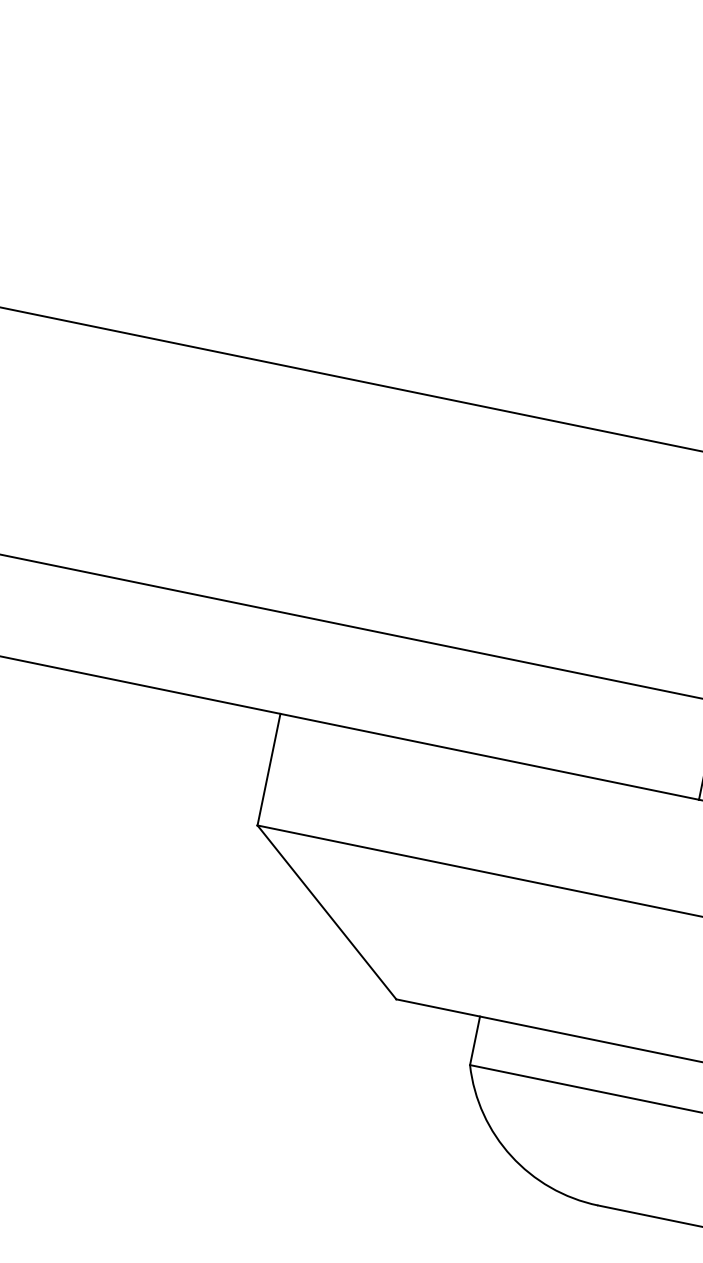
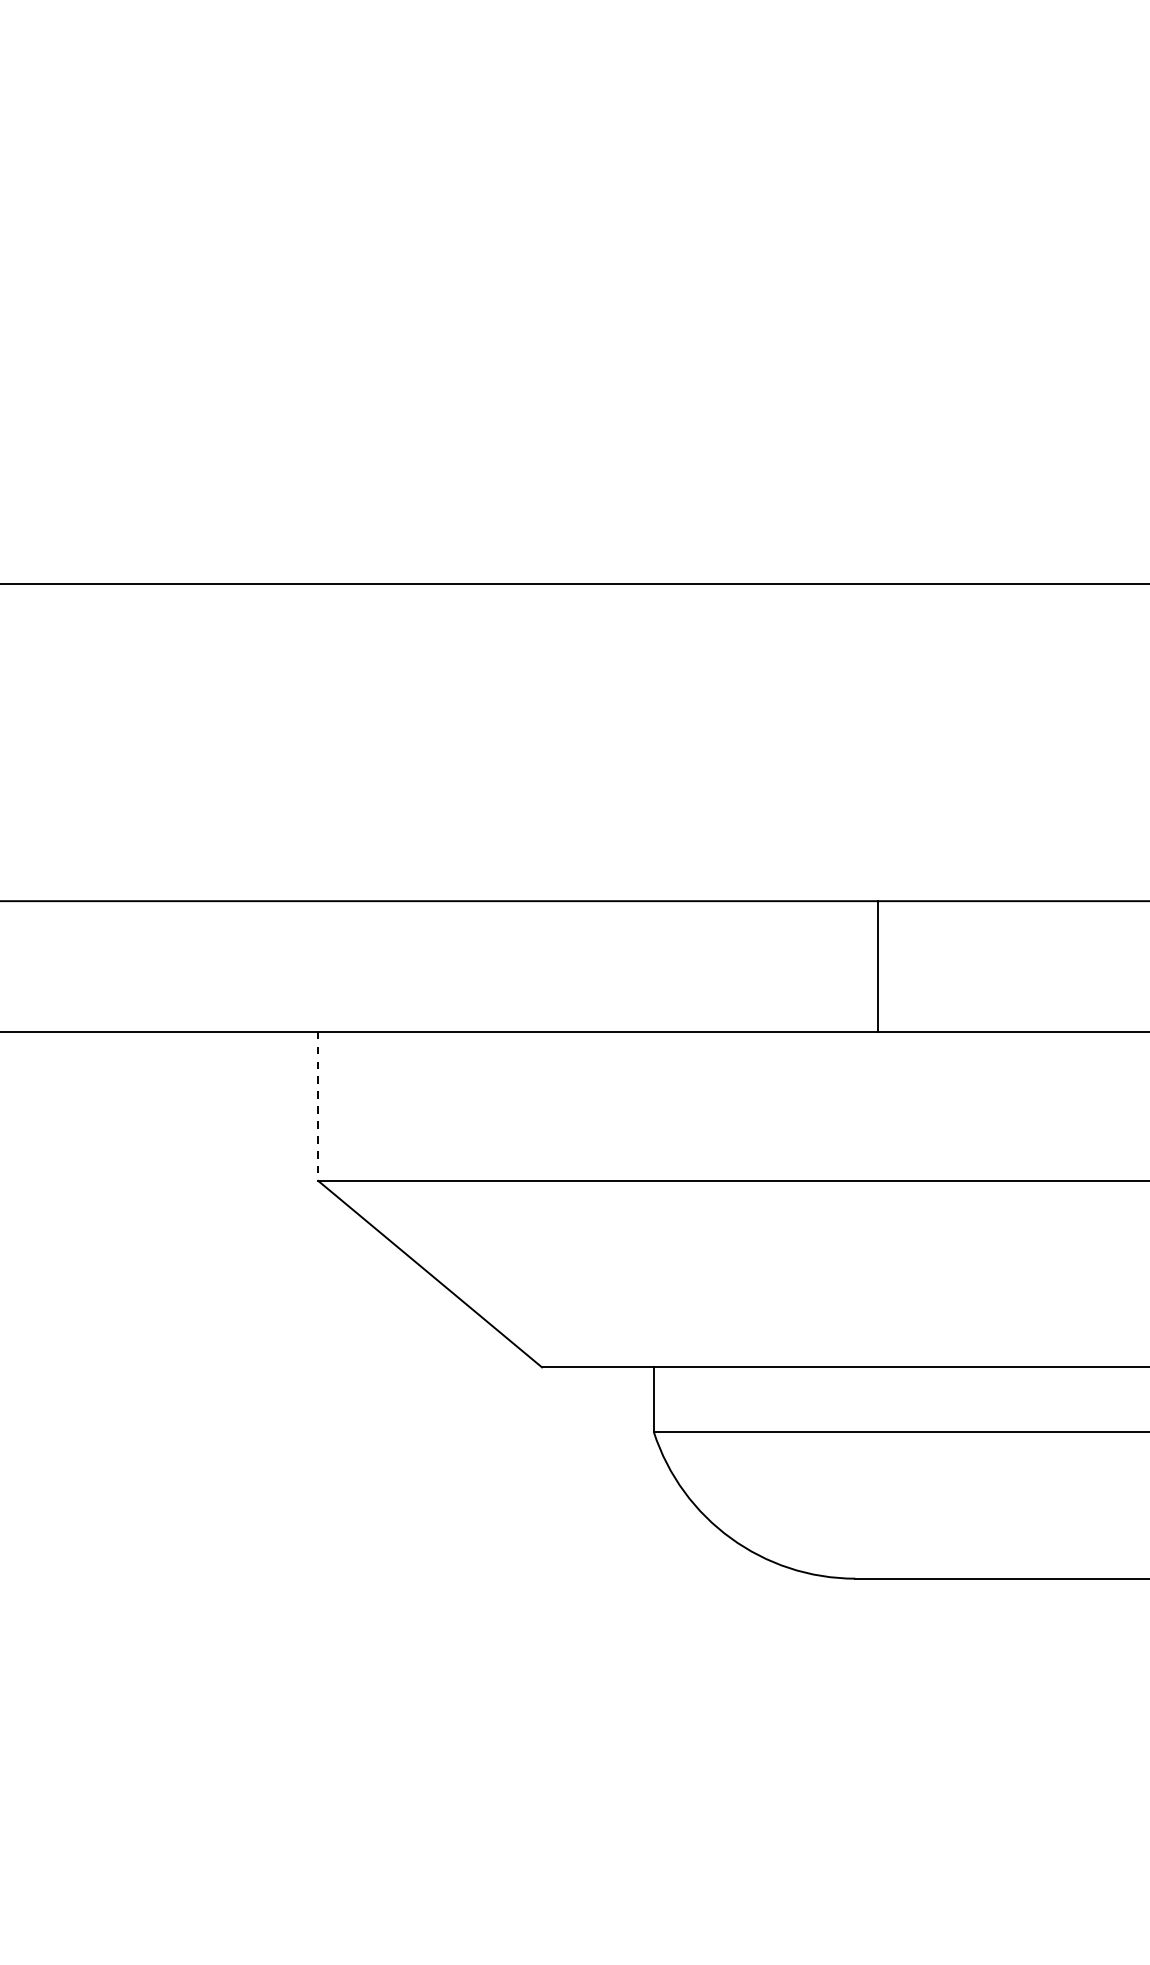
line: (269, 769) -> (318, 1106), solid -> dashed

